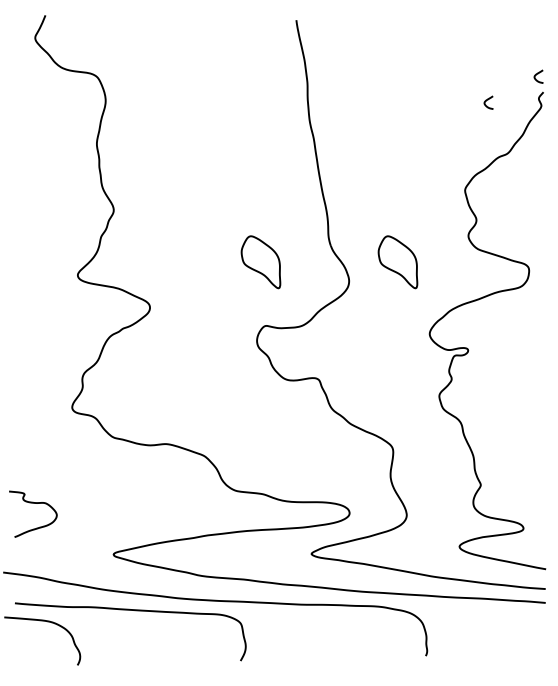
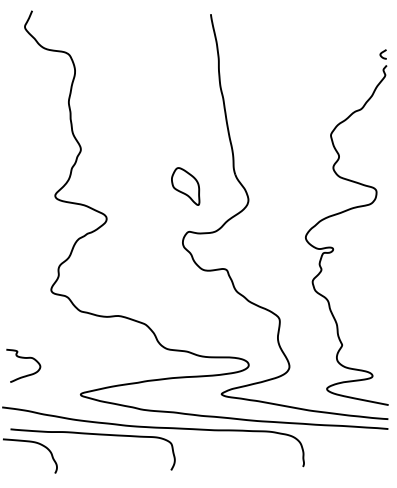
curve: (488, 100) -> (347, 71), removed
part: (397, 262) -> (282, 186), removed

